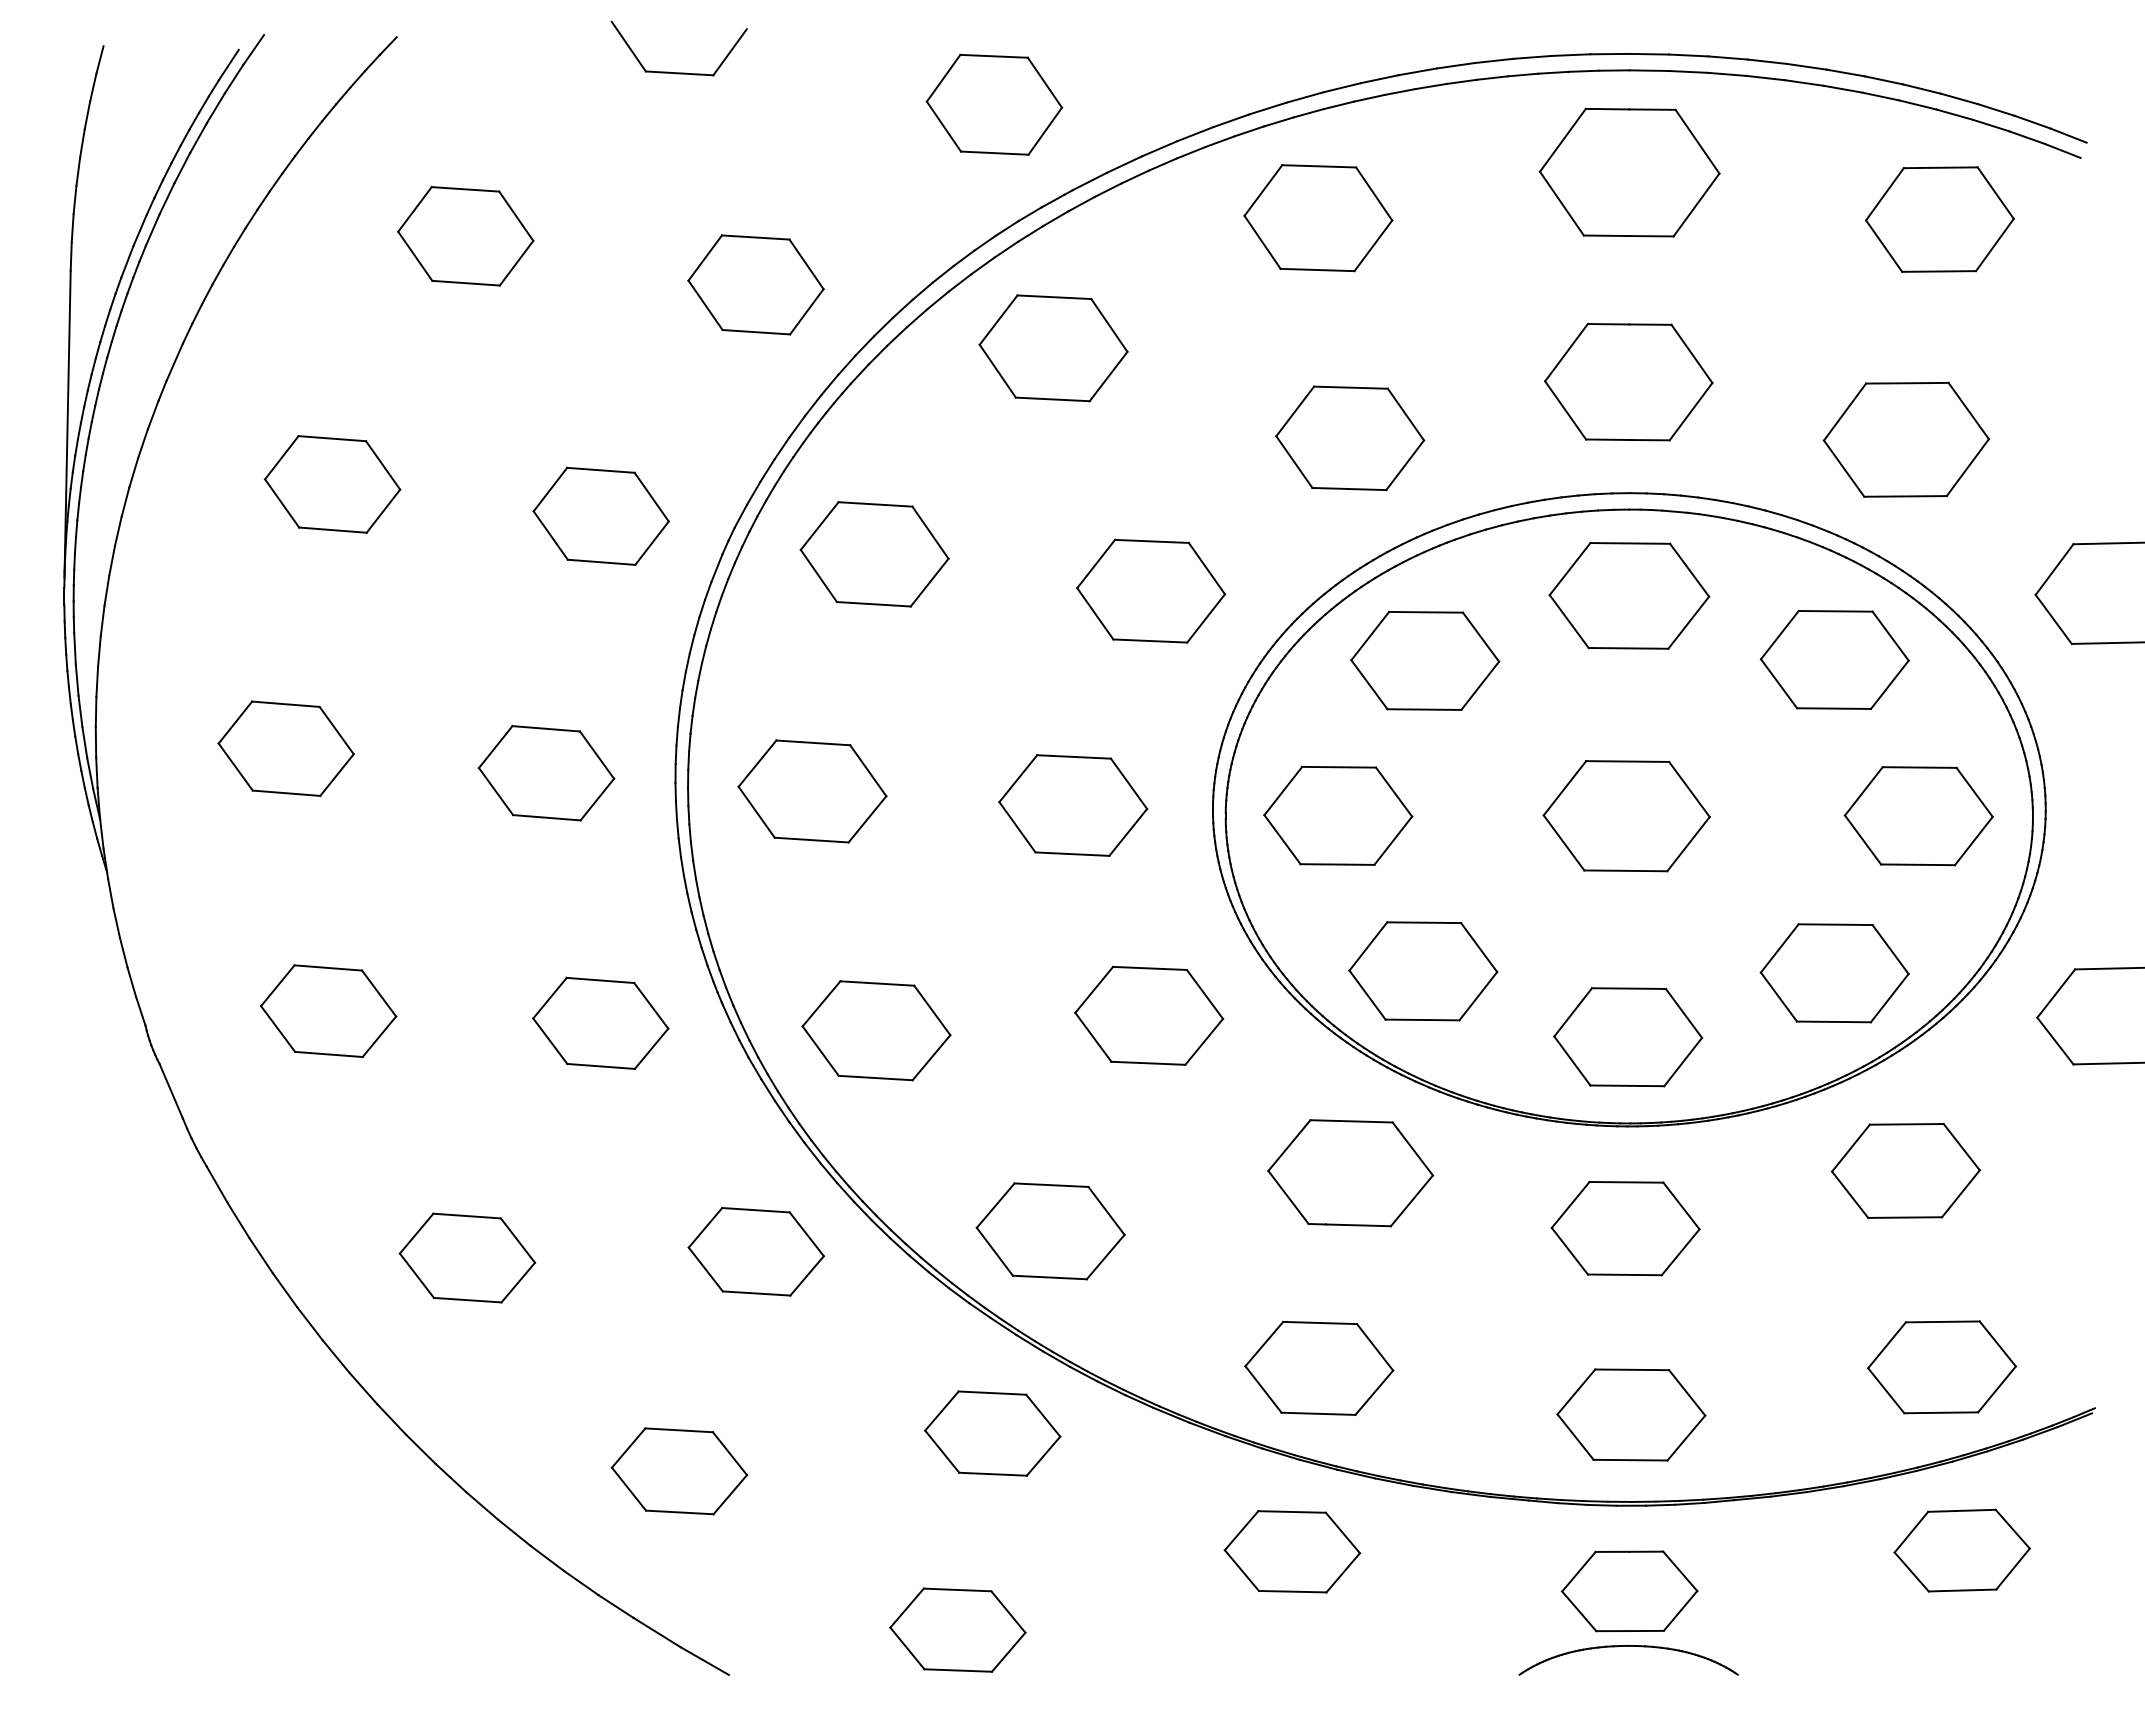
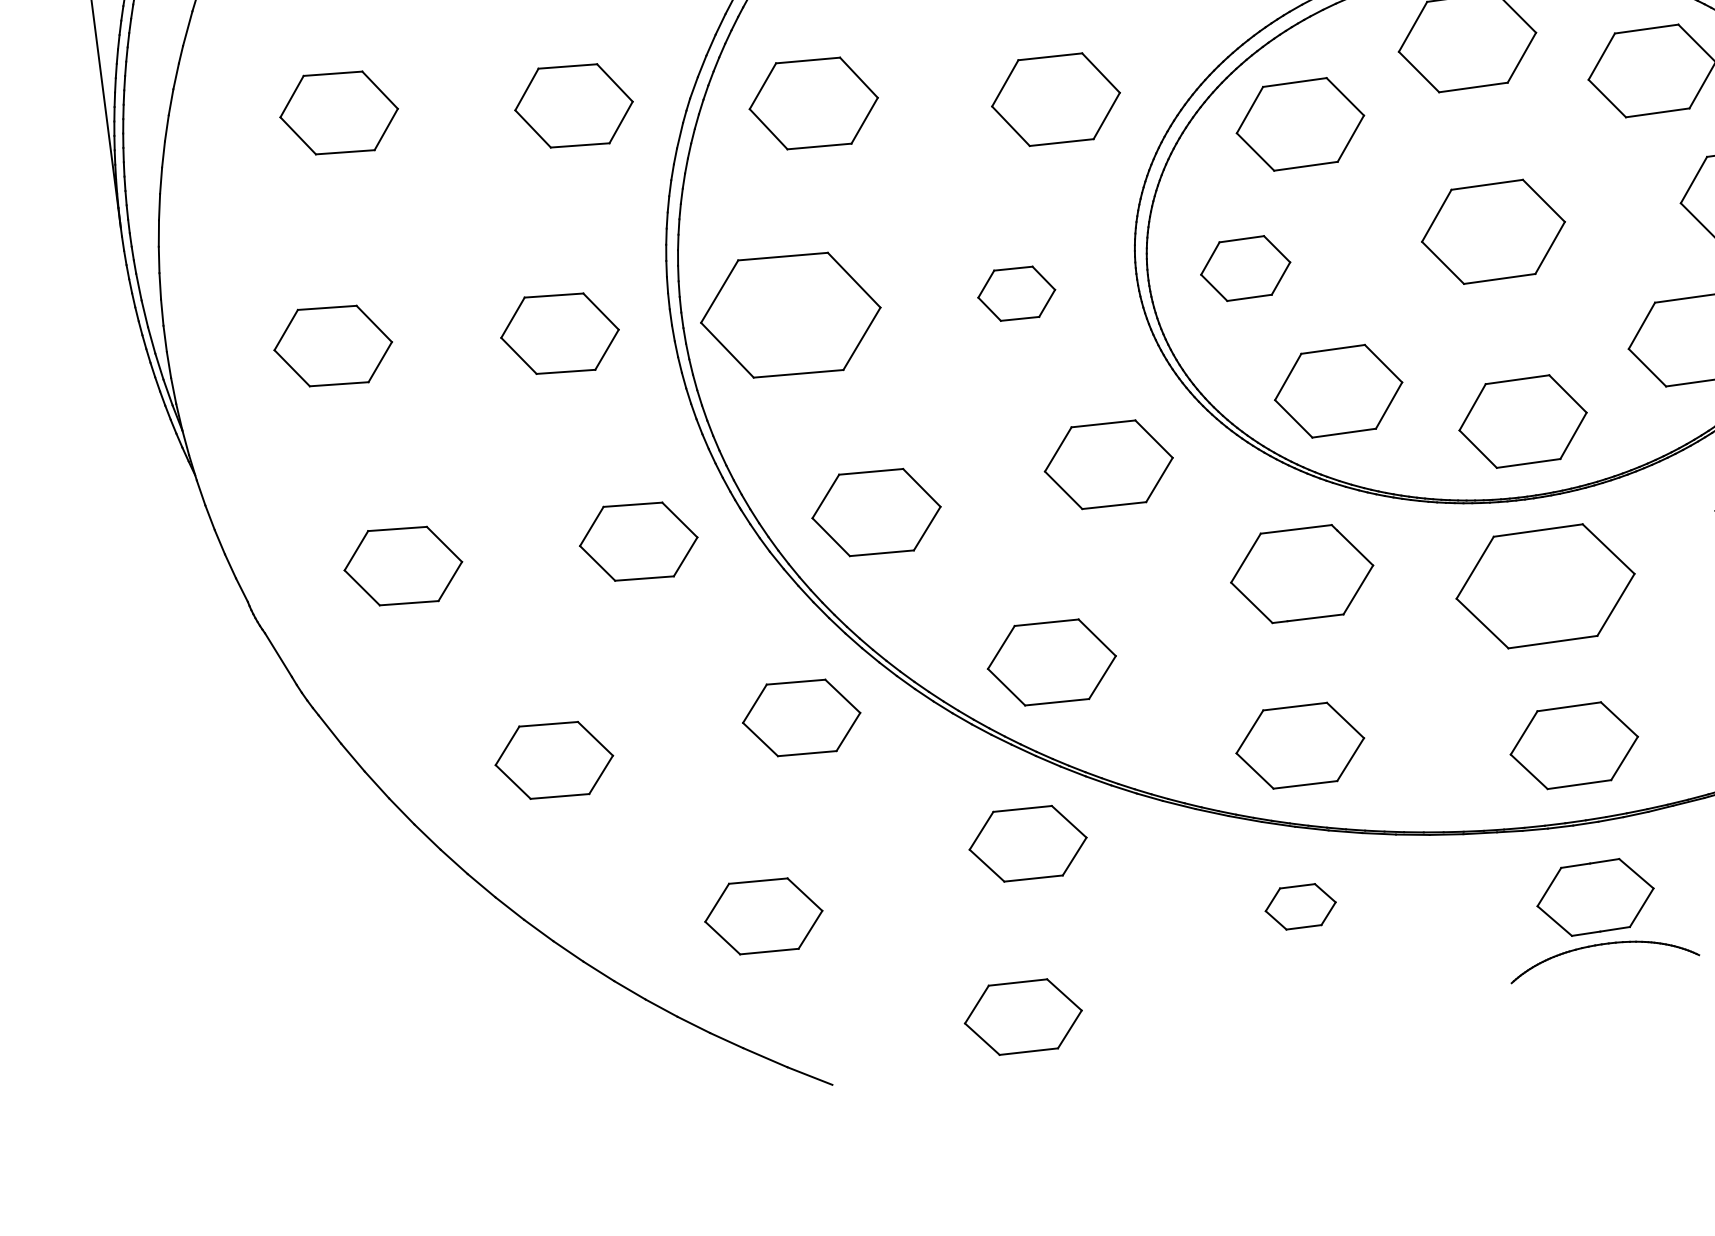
part: (812, 791) -> (790, 315), size x1.4
part: (1073, 805) -> (1016, 293), size x0.6
part: (1338, 815) -> (1245, 268), size x0.7
part: (1625, 1228) -> (1545, 586), size x1.4
part: (1292, 1551) -> (1300, 906), size x0.6

